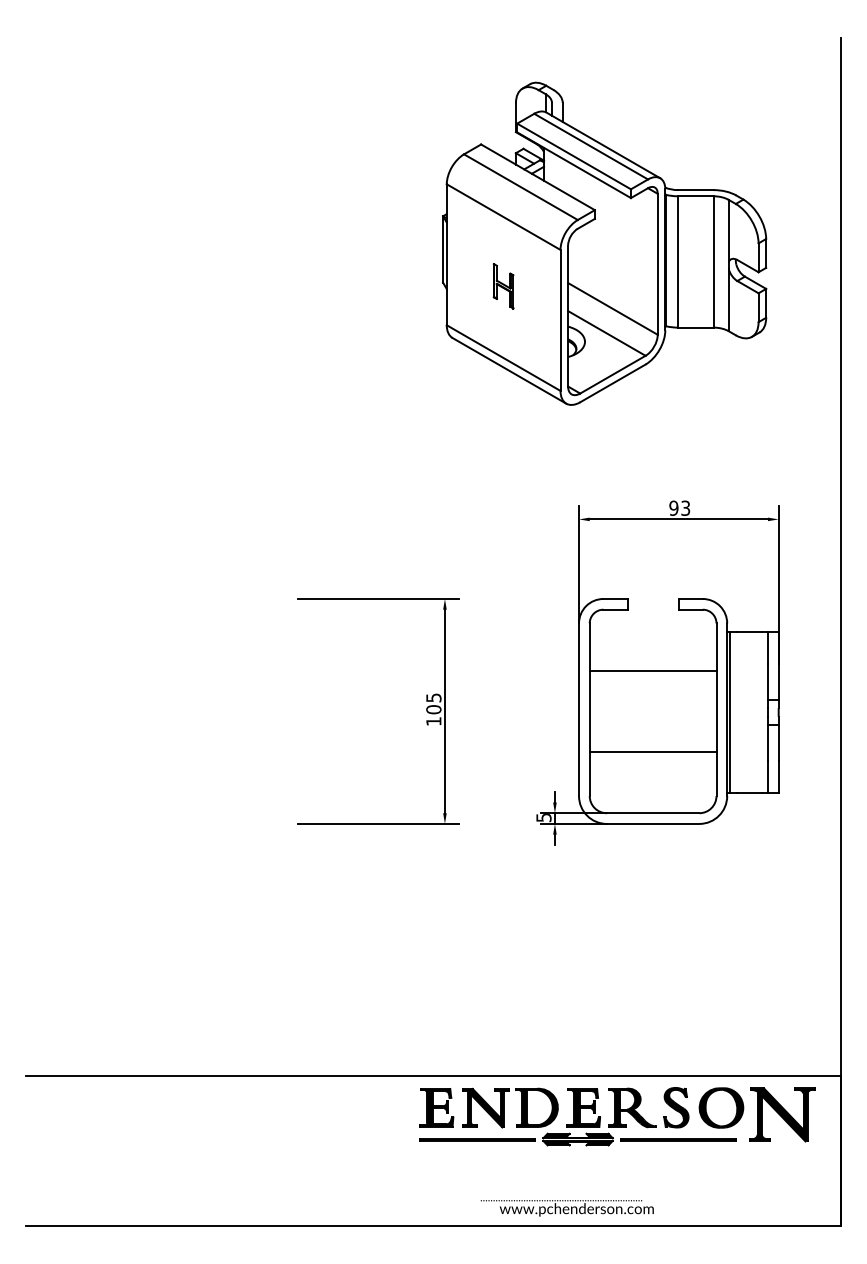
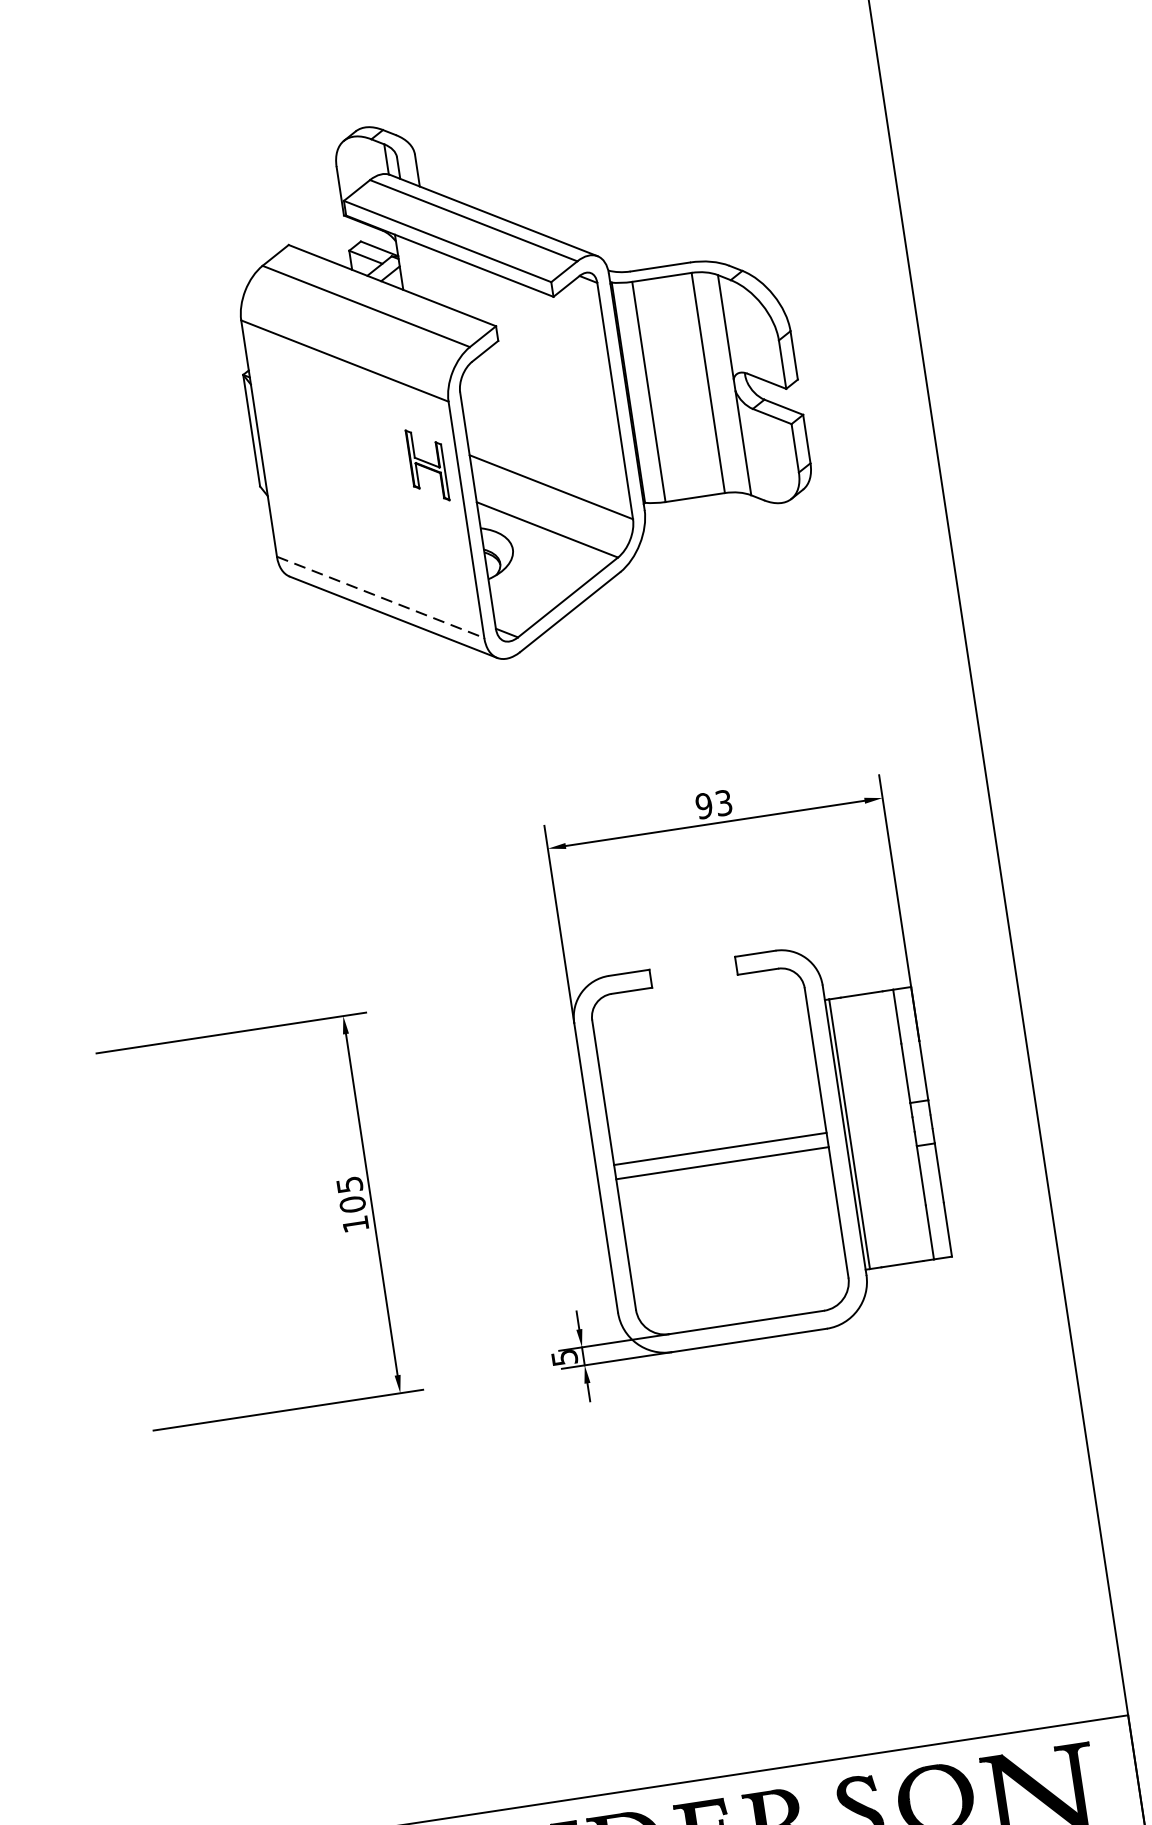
part: (503, 286) -> (427, 465), moved
line: (503, 358) -> (380, 598), solid -> dashed
line: (652, 670) -> (719, 1148), moved
line: (652, 752) -> (721, 1163), moved

